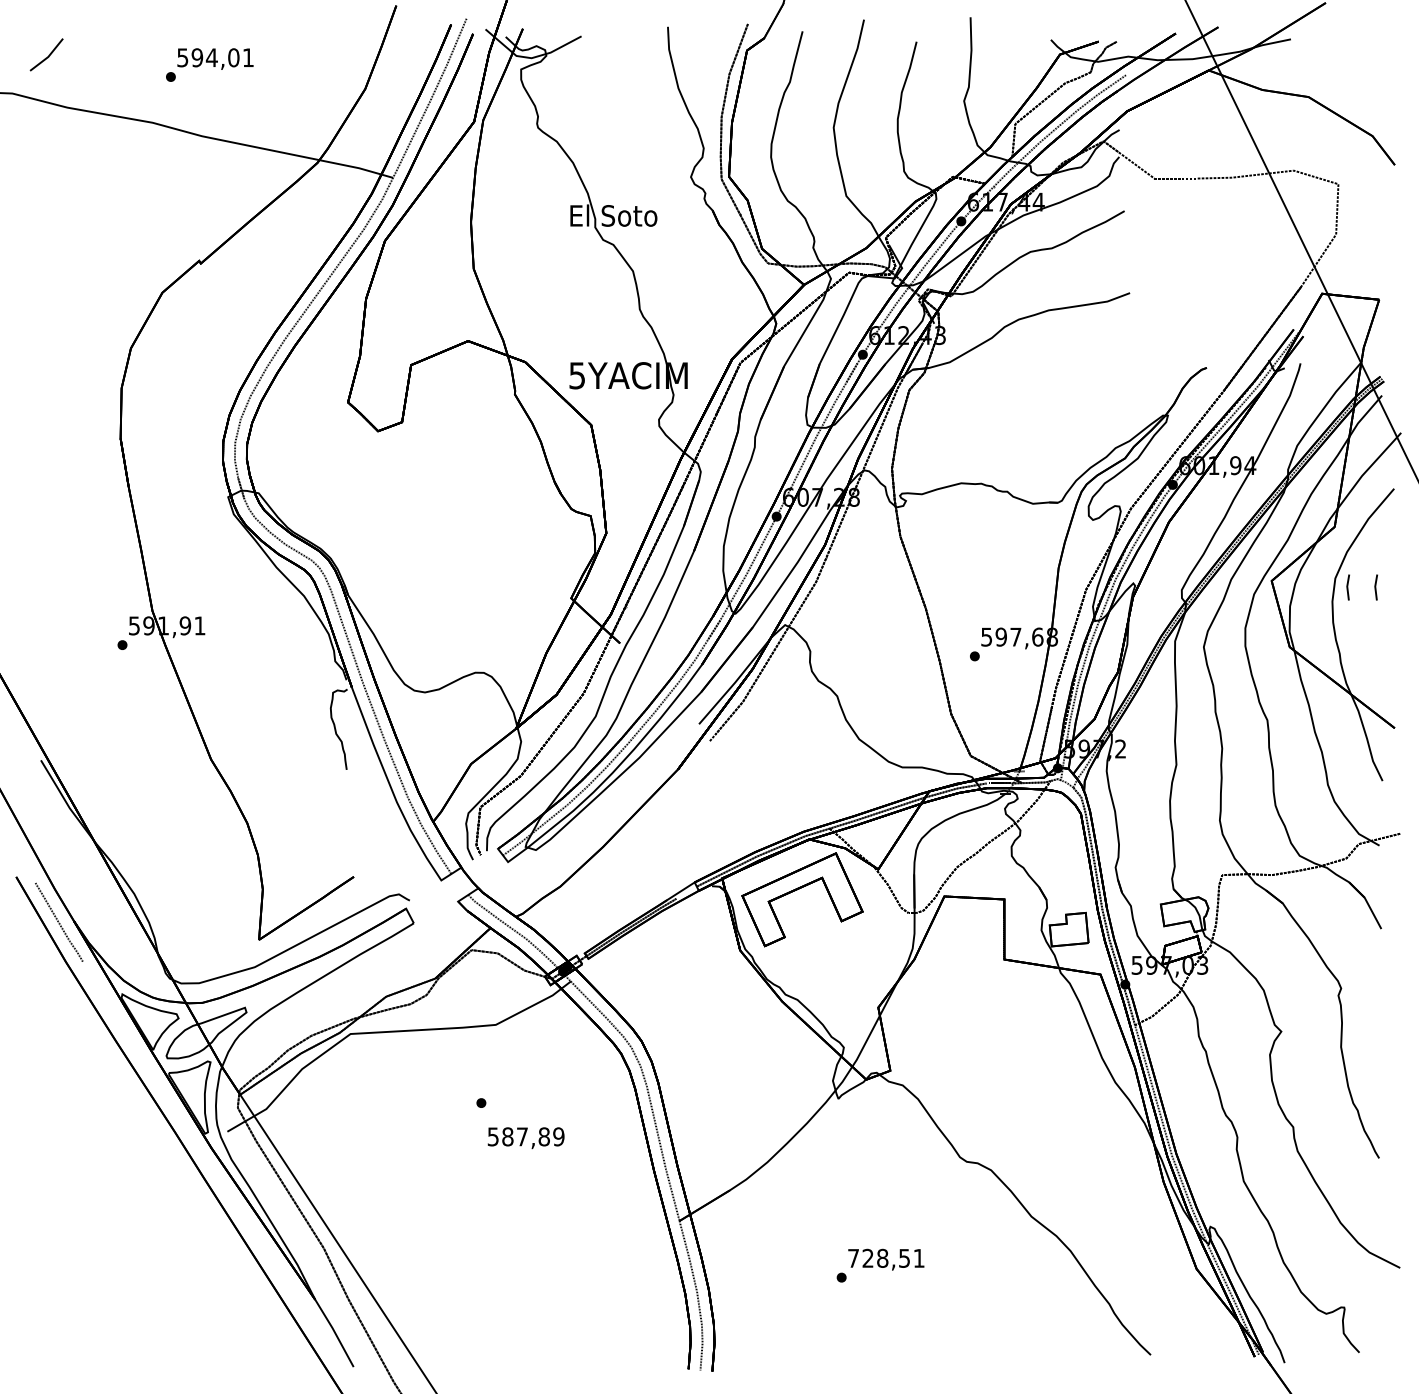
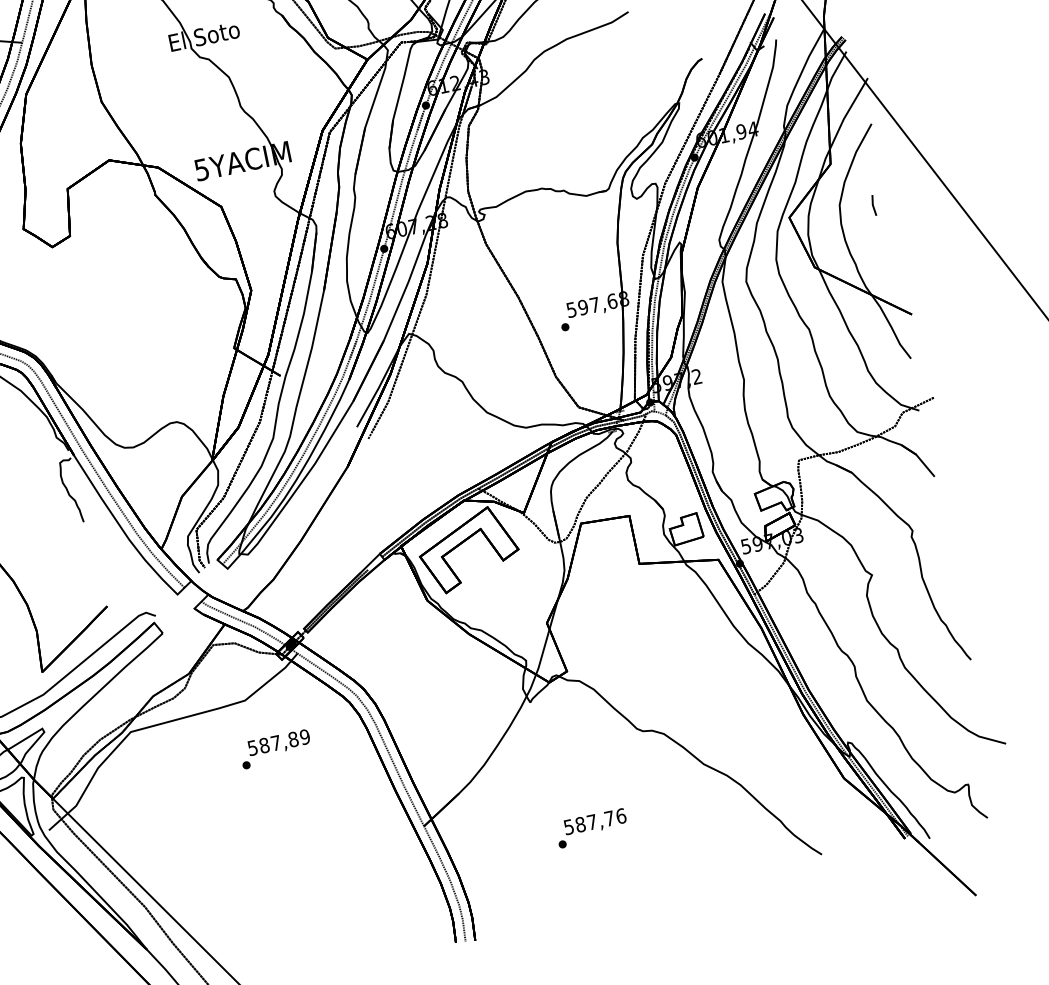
line: (1347, 587) -> (850, 210), removed
text: (525, 1138) -> (278, 743), moved
text: (886, 1257) -> (595, 820), 728,51 -> 587,76

